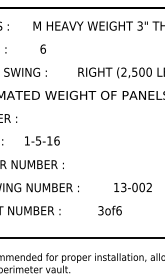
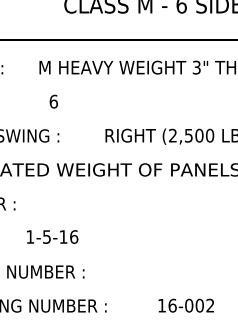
text: (123, 187) -> (172, 305), 13-002 -> 16-002

